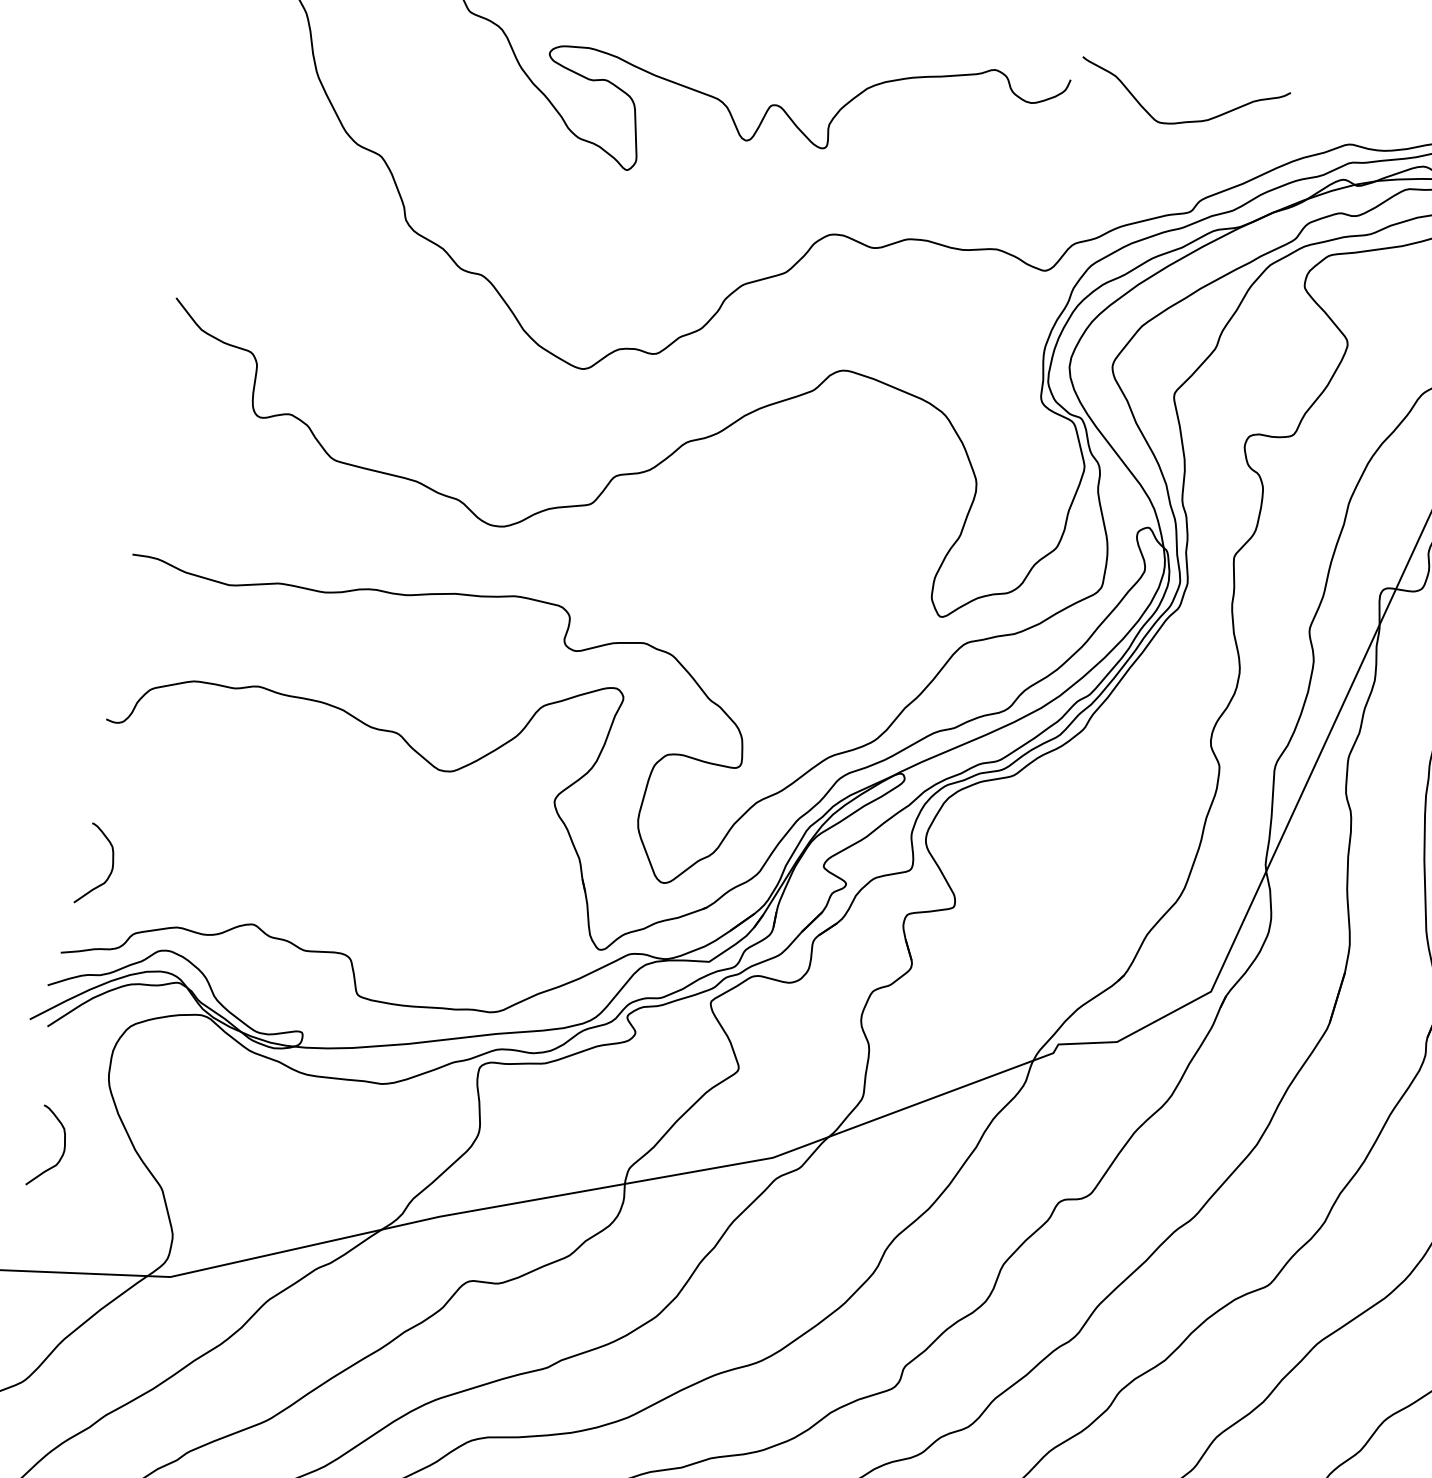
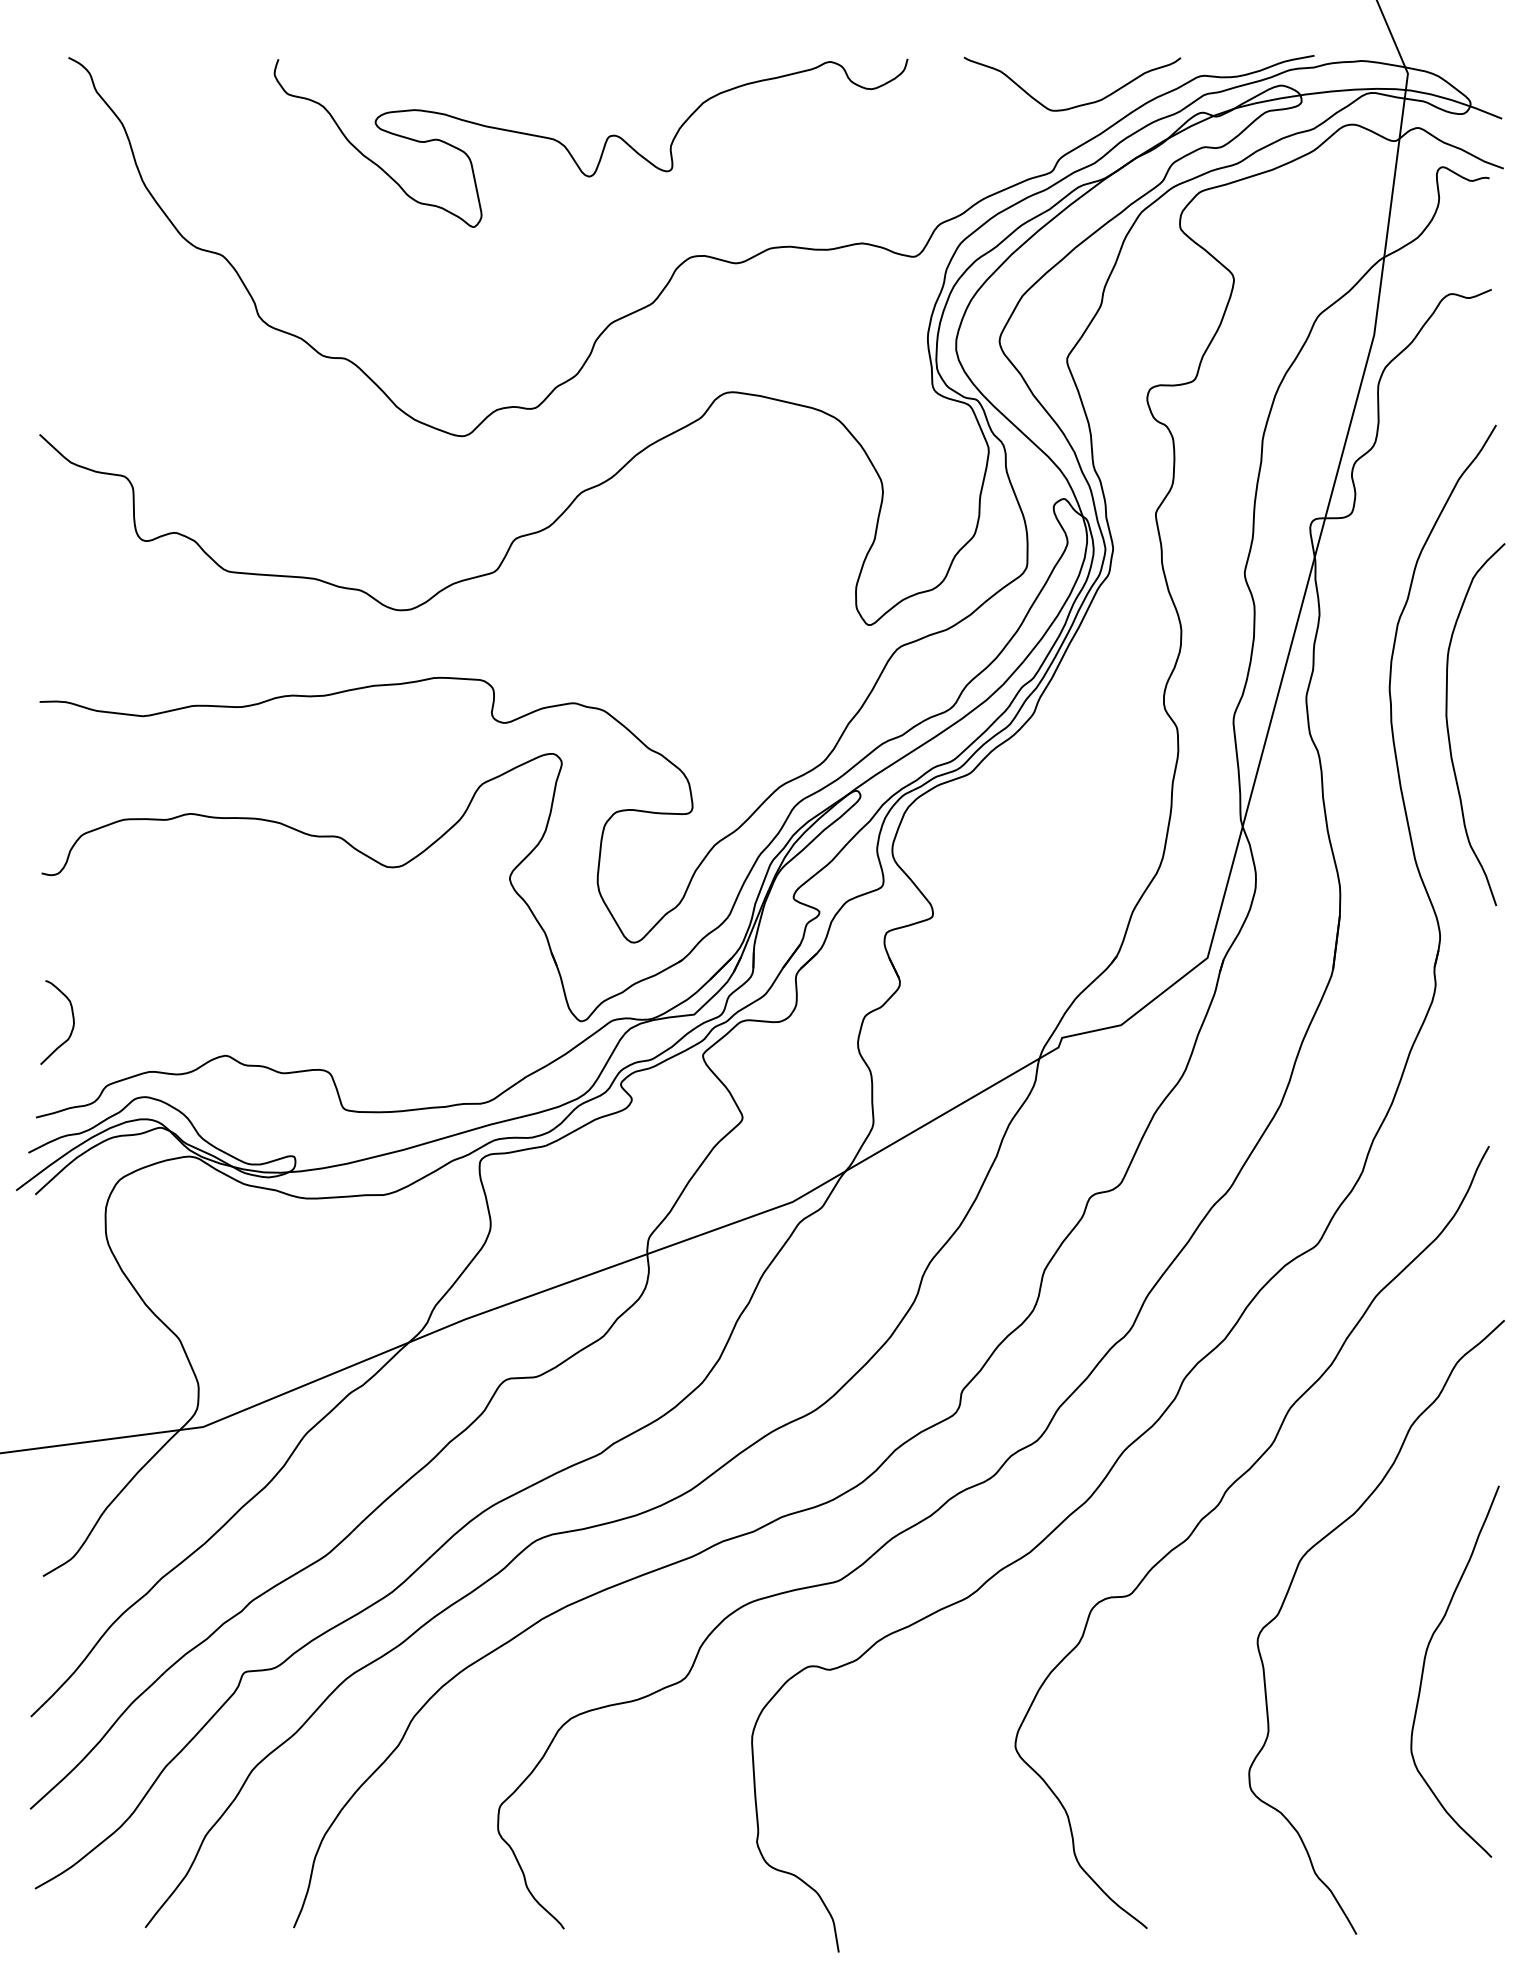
curve: (1182, 121) -> (1076, 105), moved
curve: (63, 1147) -> (72, 1314), removed

